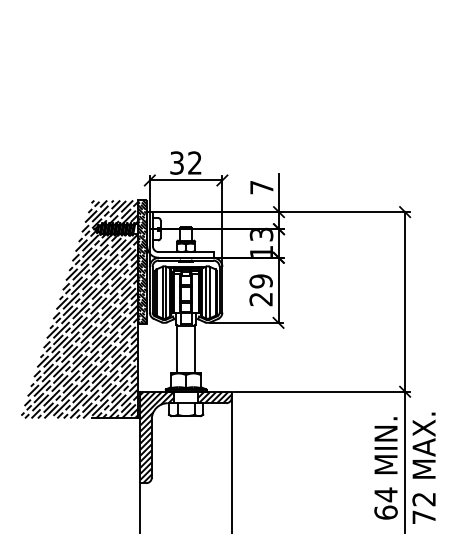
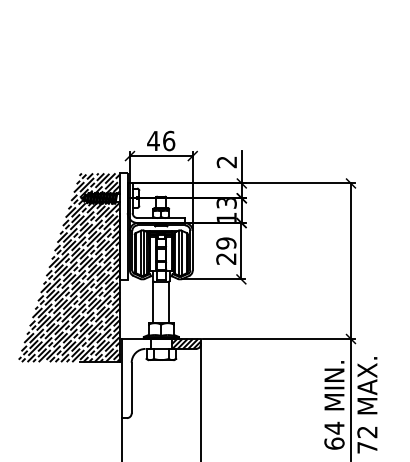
text: (185, 162) -> (160, 140), 32 -> 46
text: (261, 187) -> (226, 162), 7 -> 2
hatch: (142, 261) -> (123, 226), removed
hatch: (157, 437) -> (136, 378), removed

